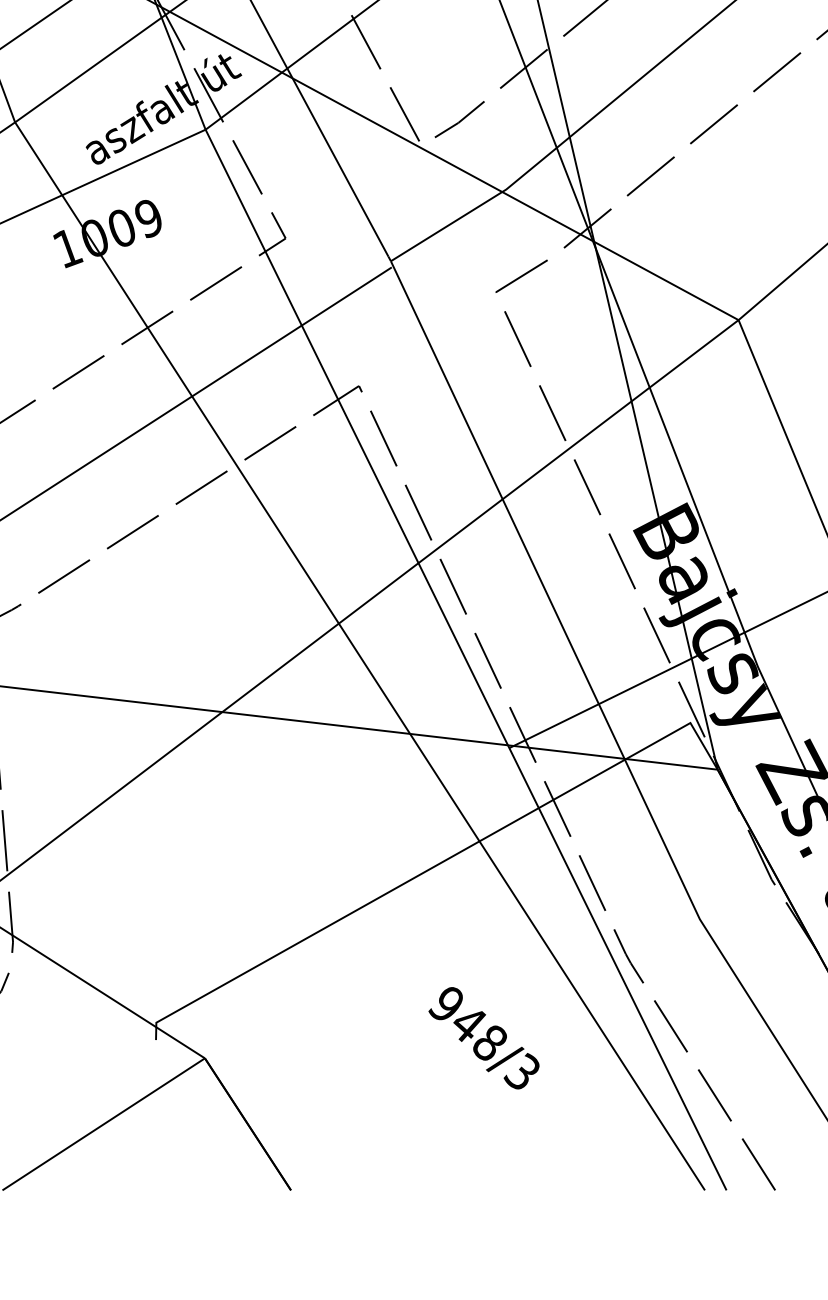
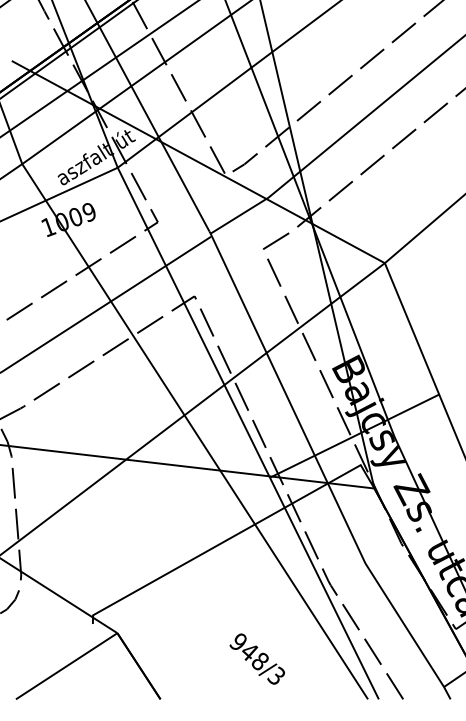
text: (482, 1037) -> (256, 658), moved

